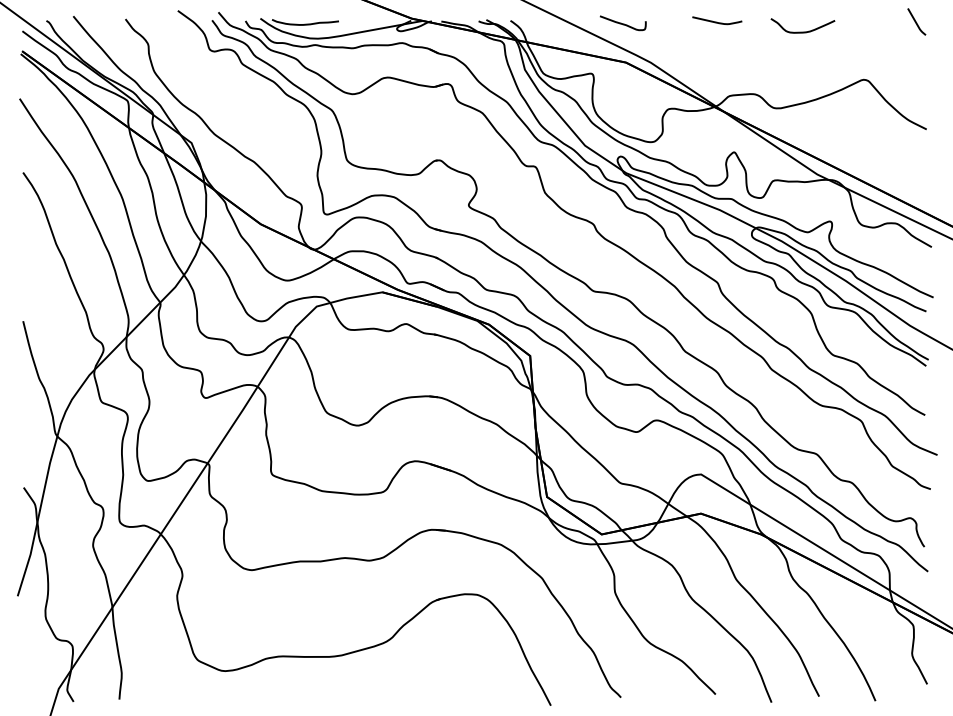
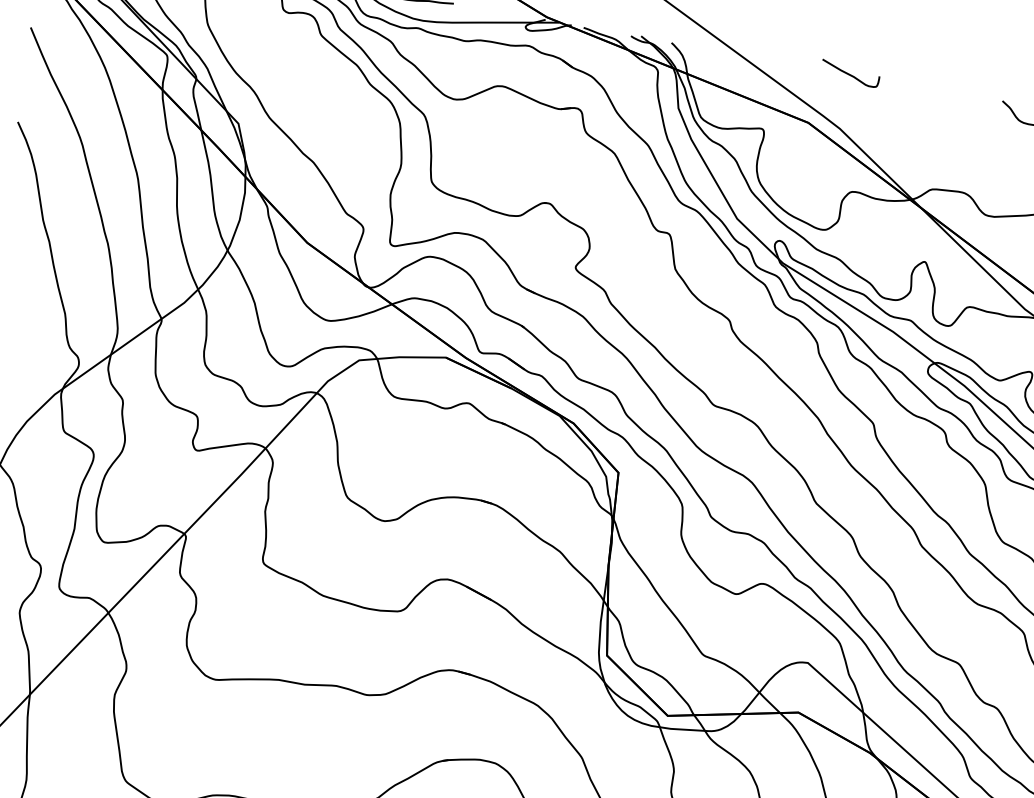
curve: (717, 21) -> (934, 92), removed
curve: (622, 23) -> (849, 73), moved

